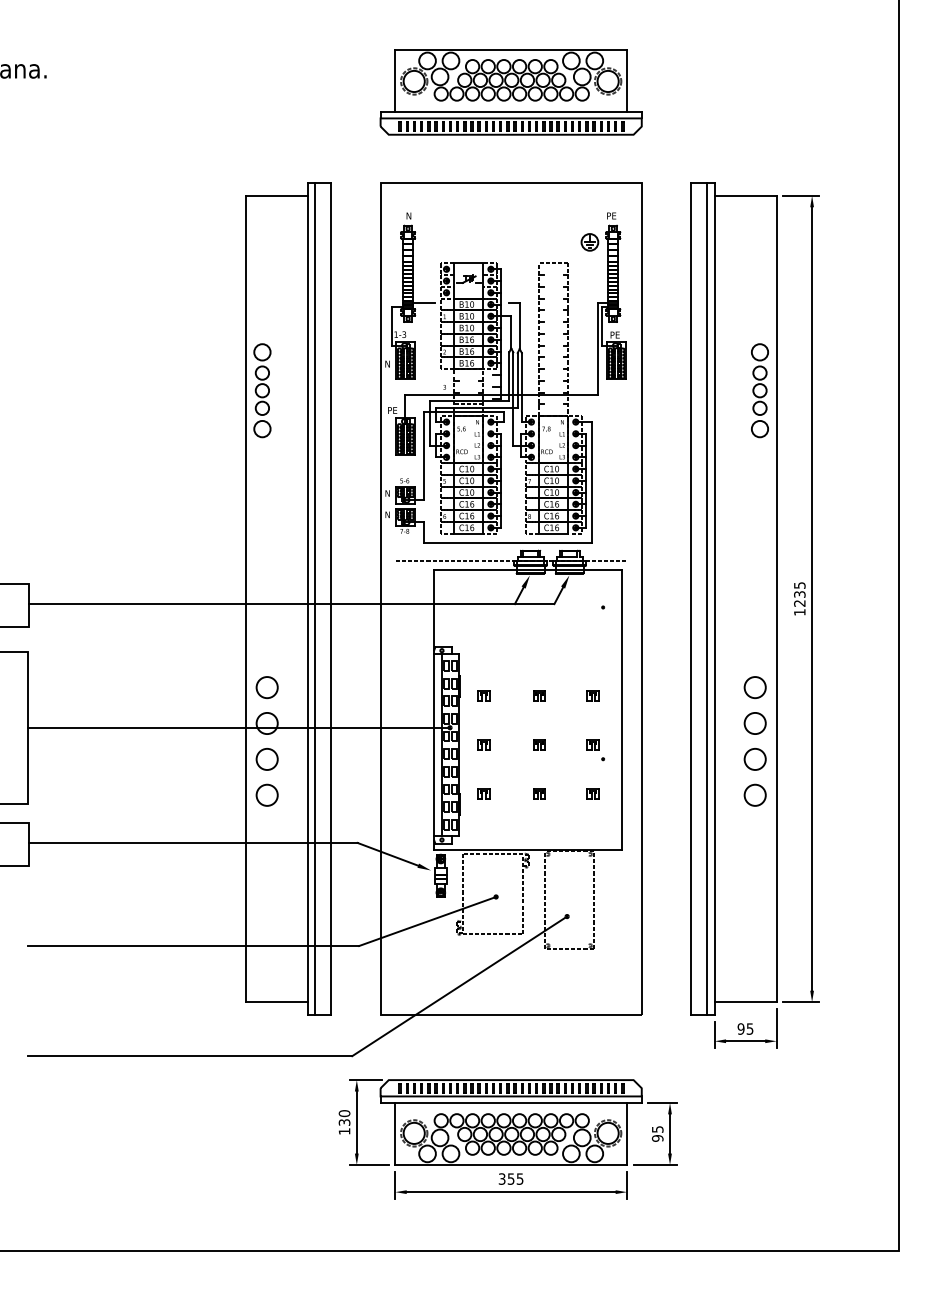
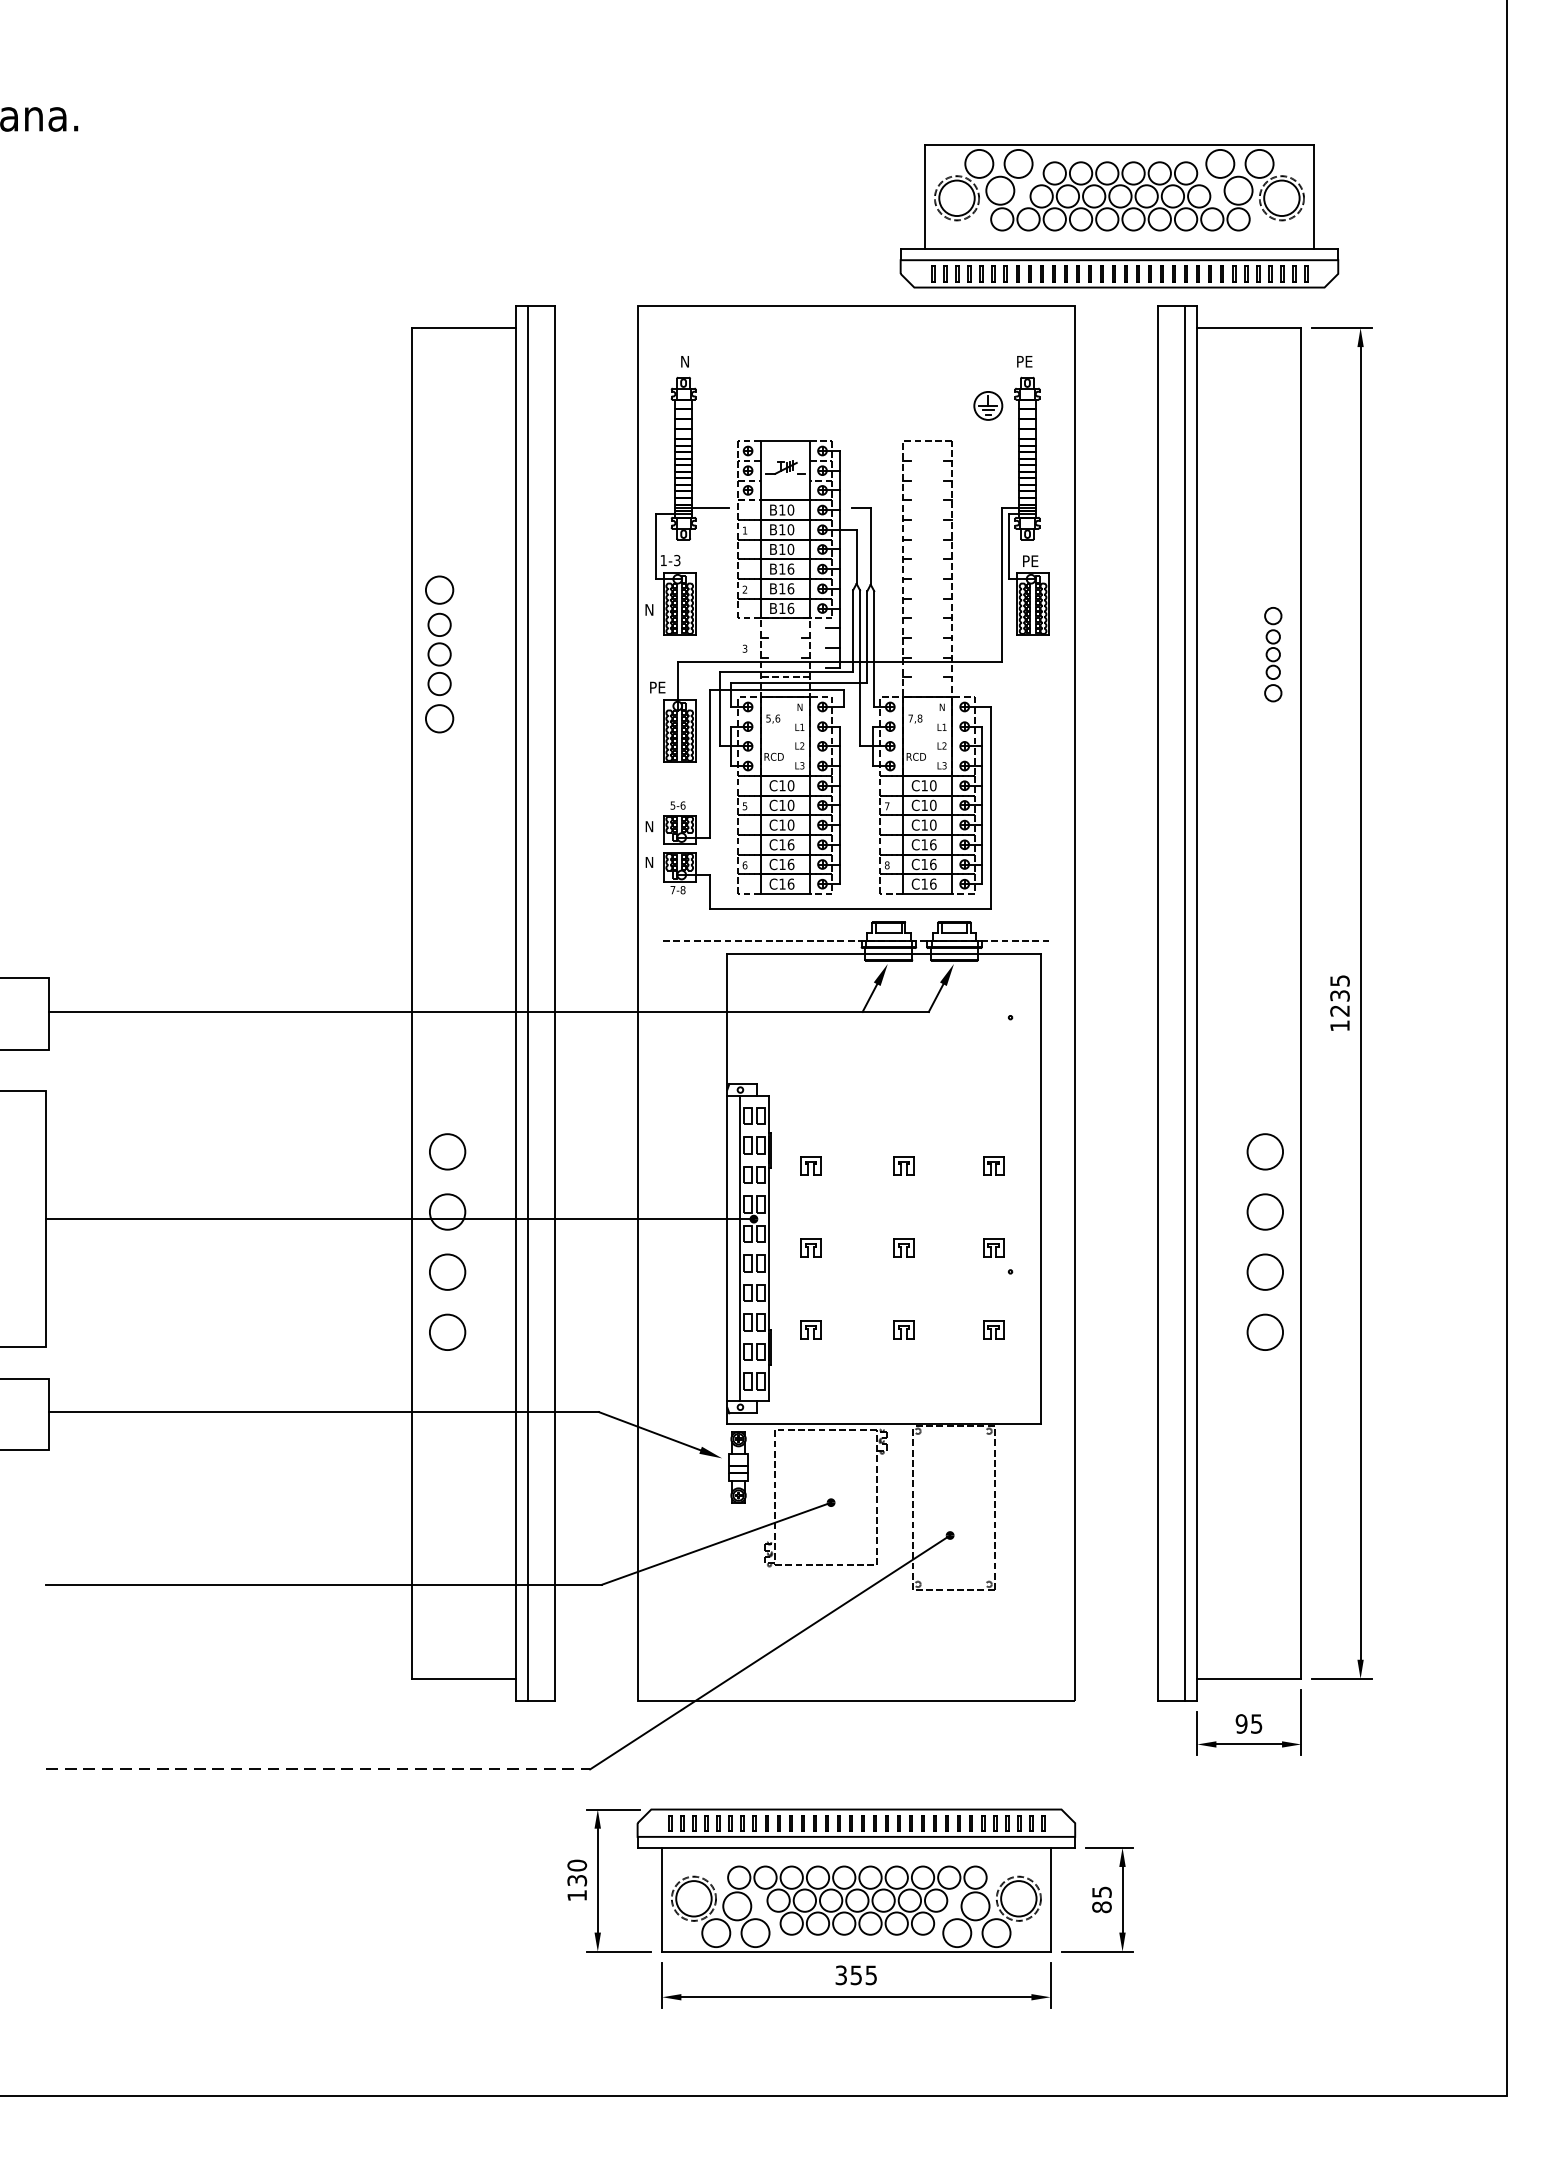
part: (510, 92) -> (1118, 216), moved
part: (759, 390) -> (1272, 654), size x0.6
line: (190, 1056) -> (319, 1769), solid -> dashed
text: (657, 1138) -> (1101, 1907), 95 -> 85

